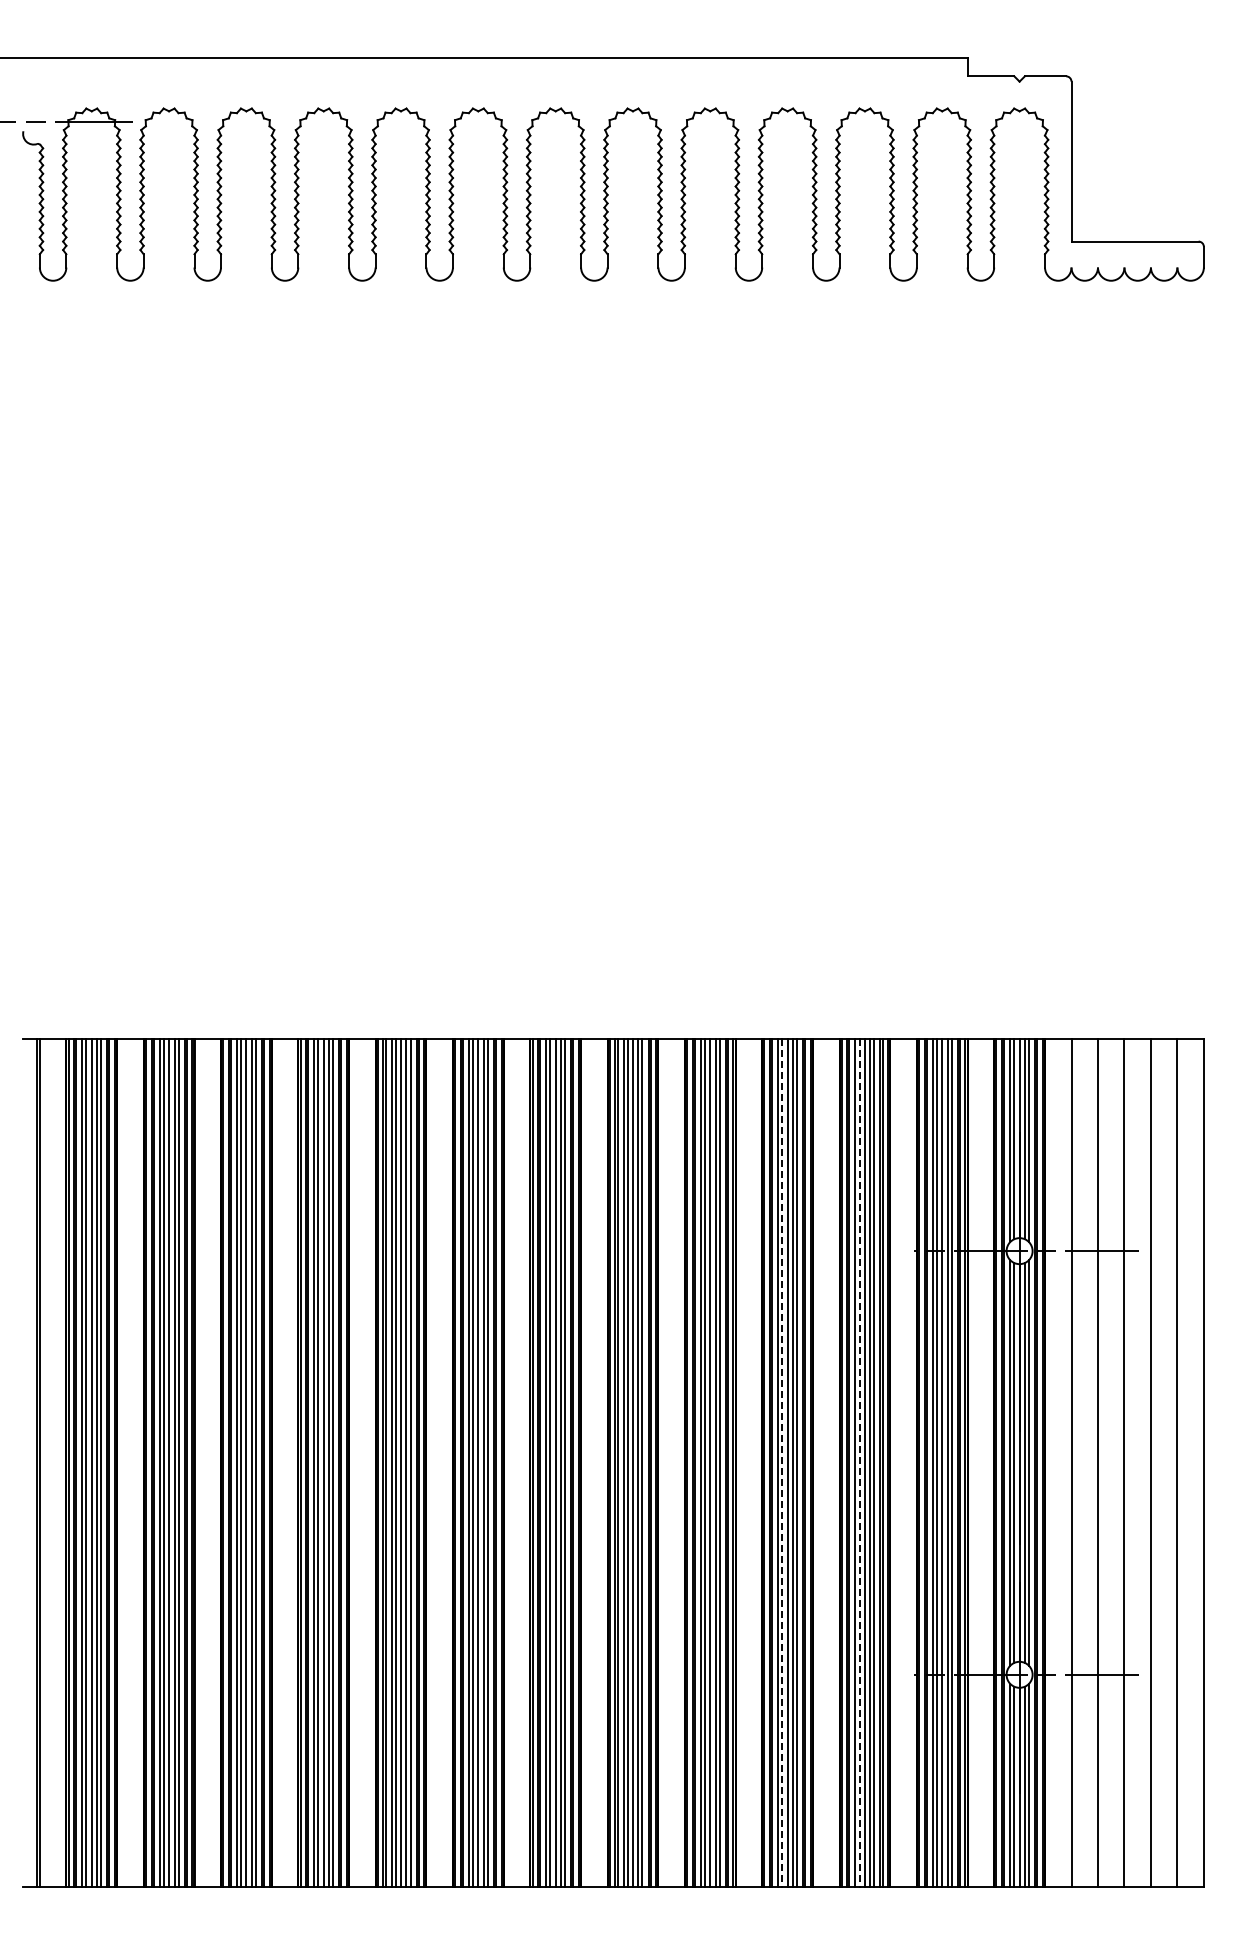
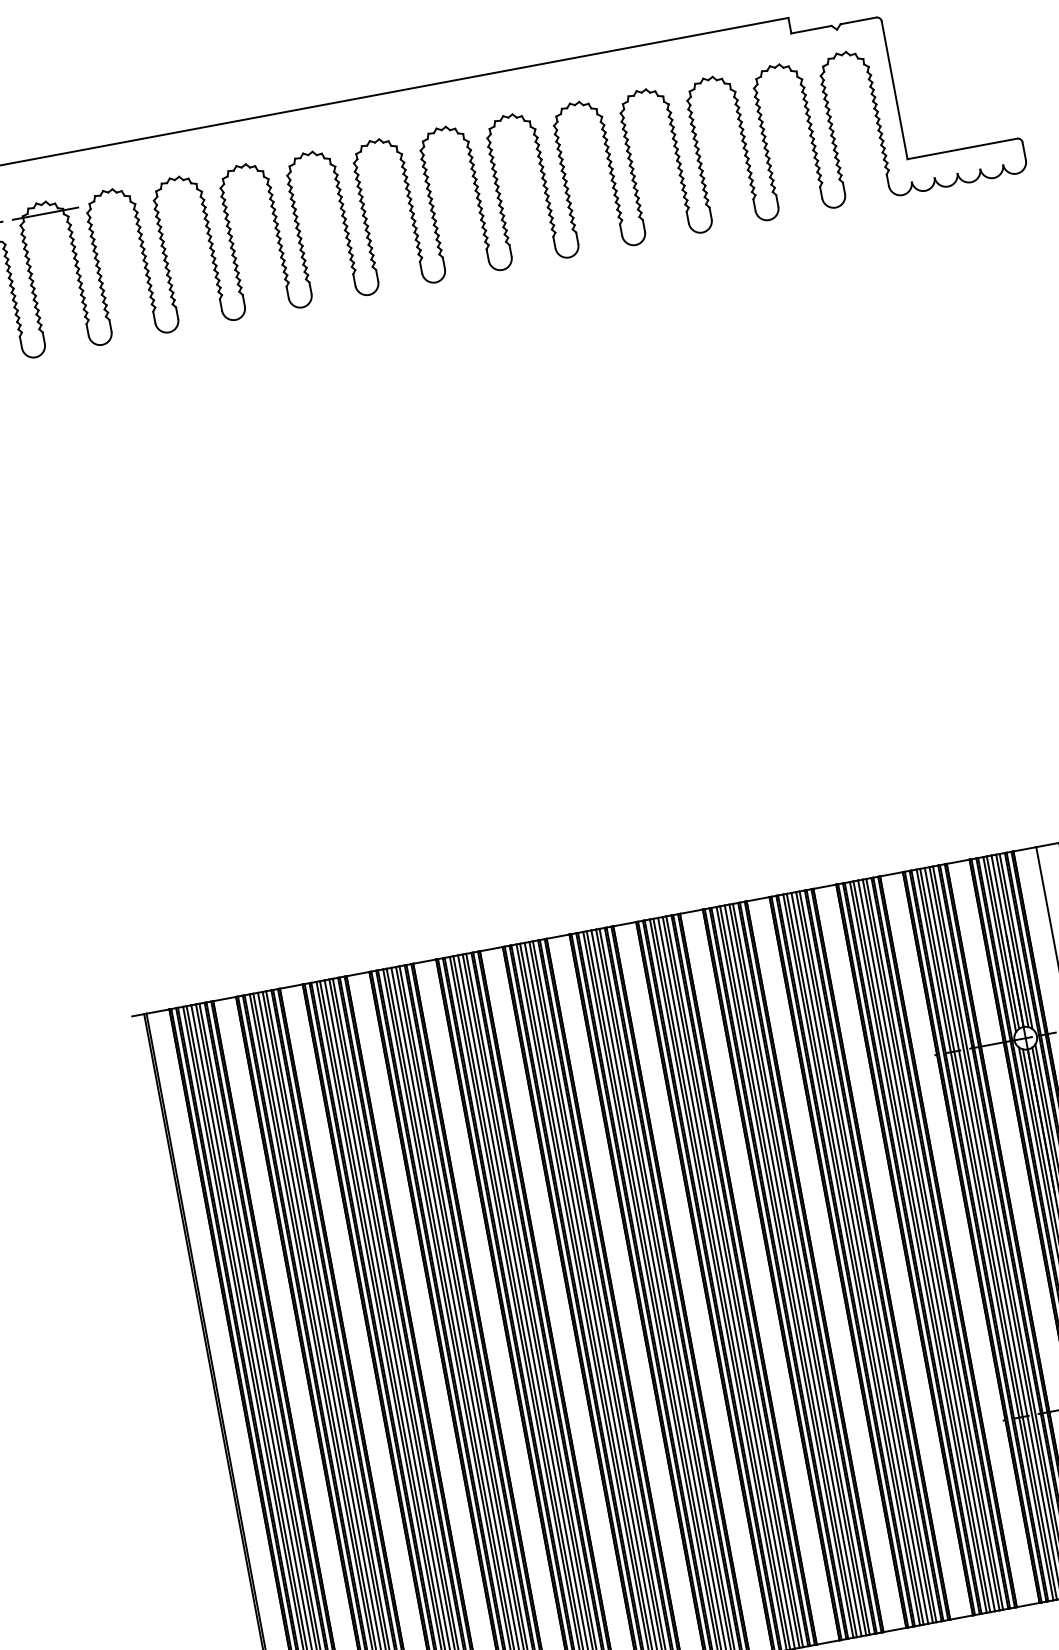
line: (782, 1462) -> (855, 1258), dashed -> solid
line: (859, 1462) -> (921, 1246), dashed -> solid

